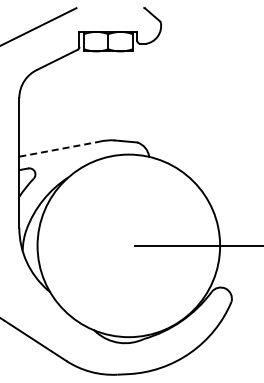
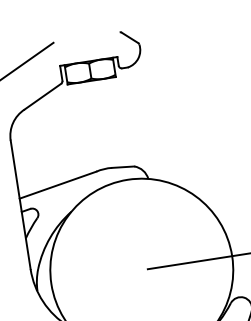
line: (59, 149) -> (58, 185), dashed -> solid

